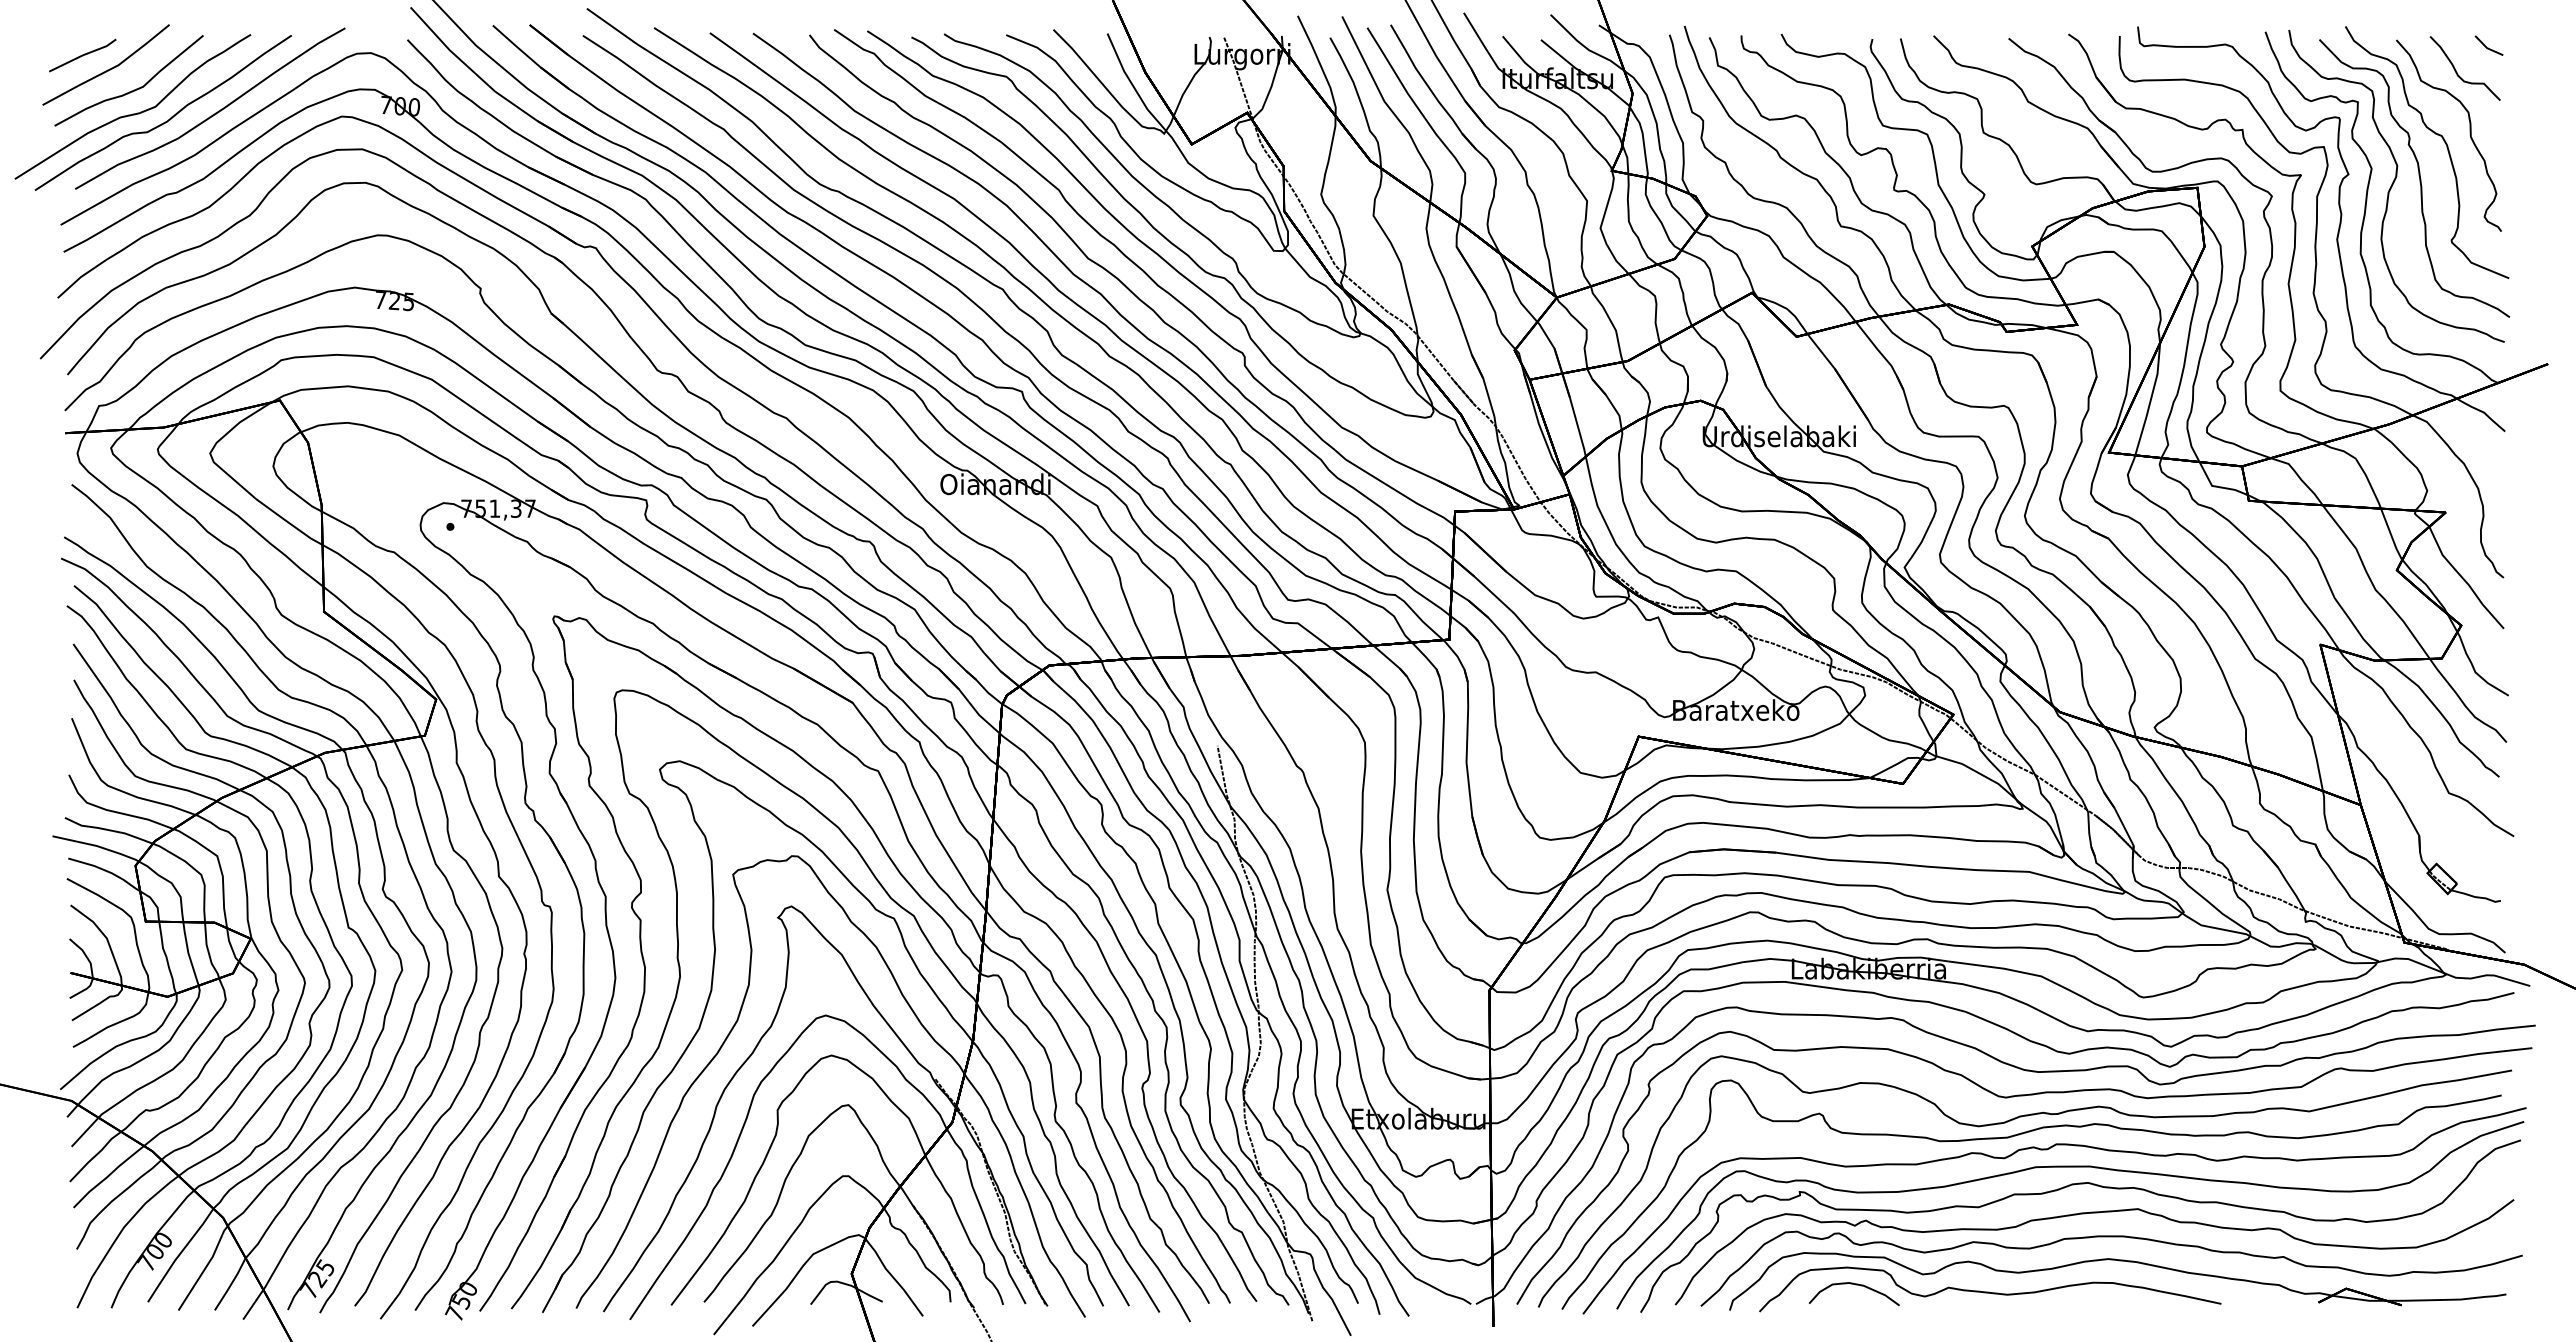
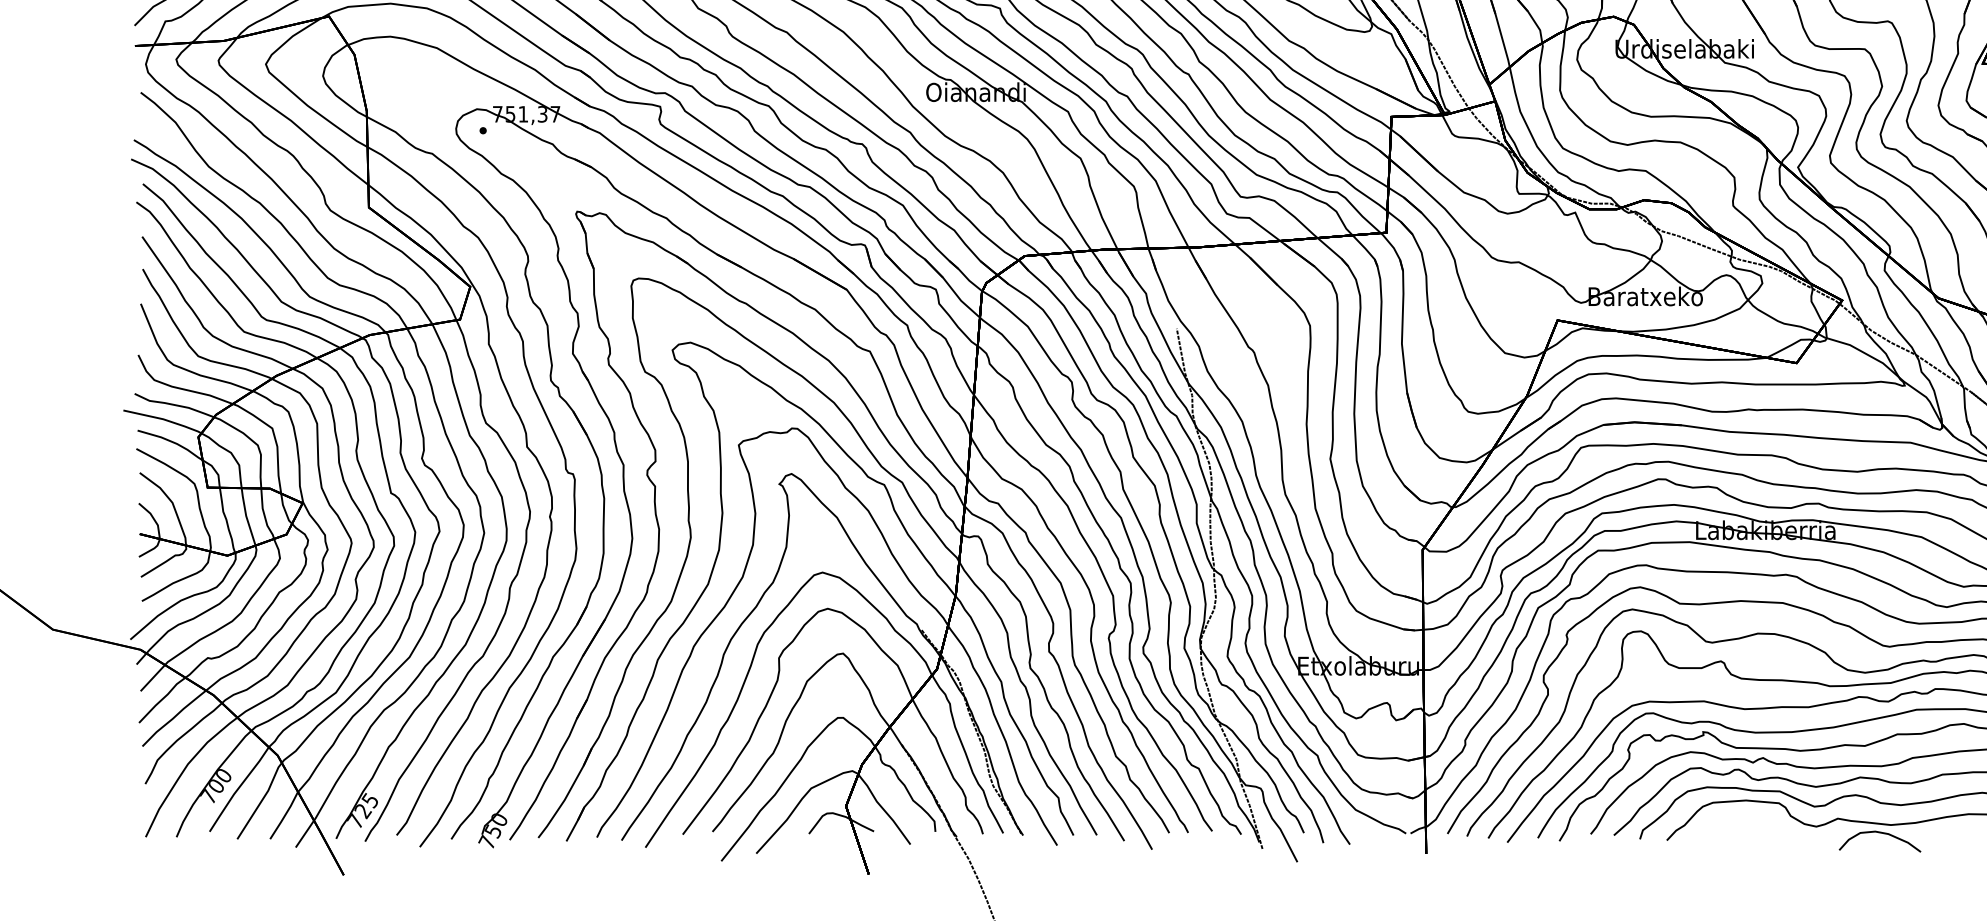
curve: (1855, 1285) -> (1881, 833), moved

